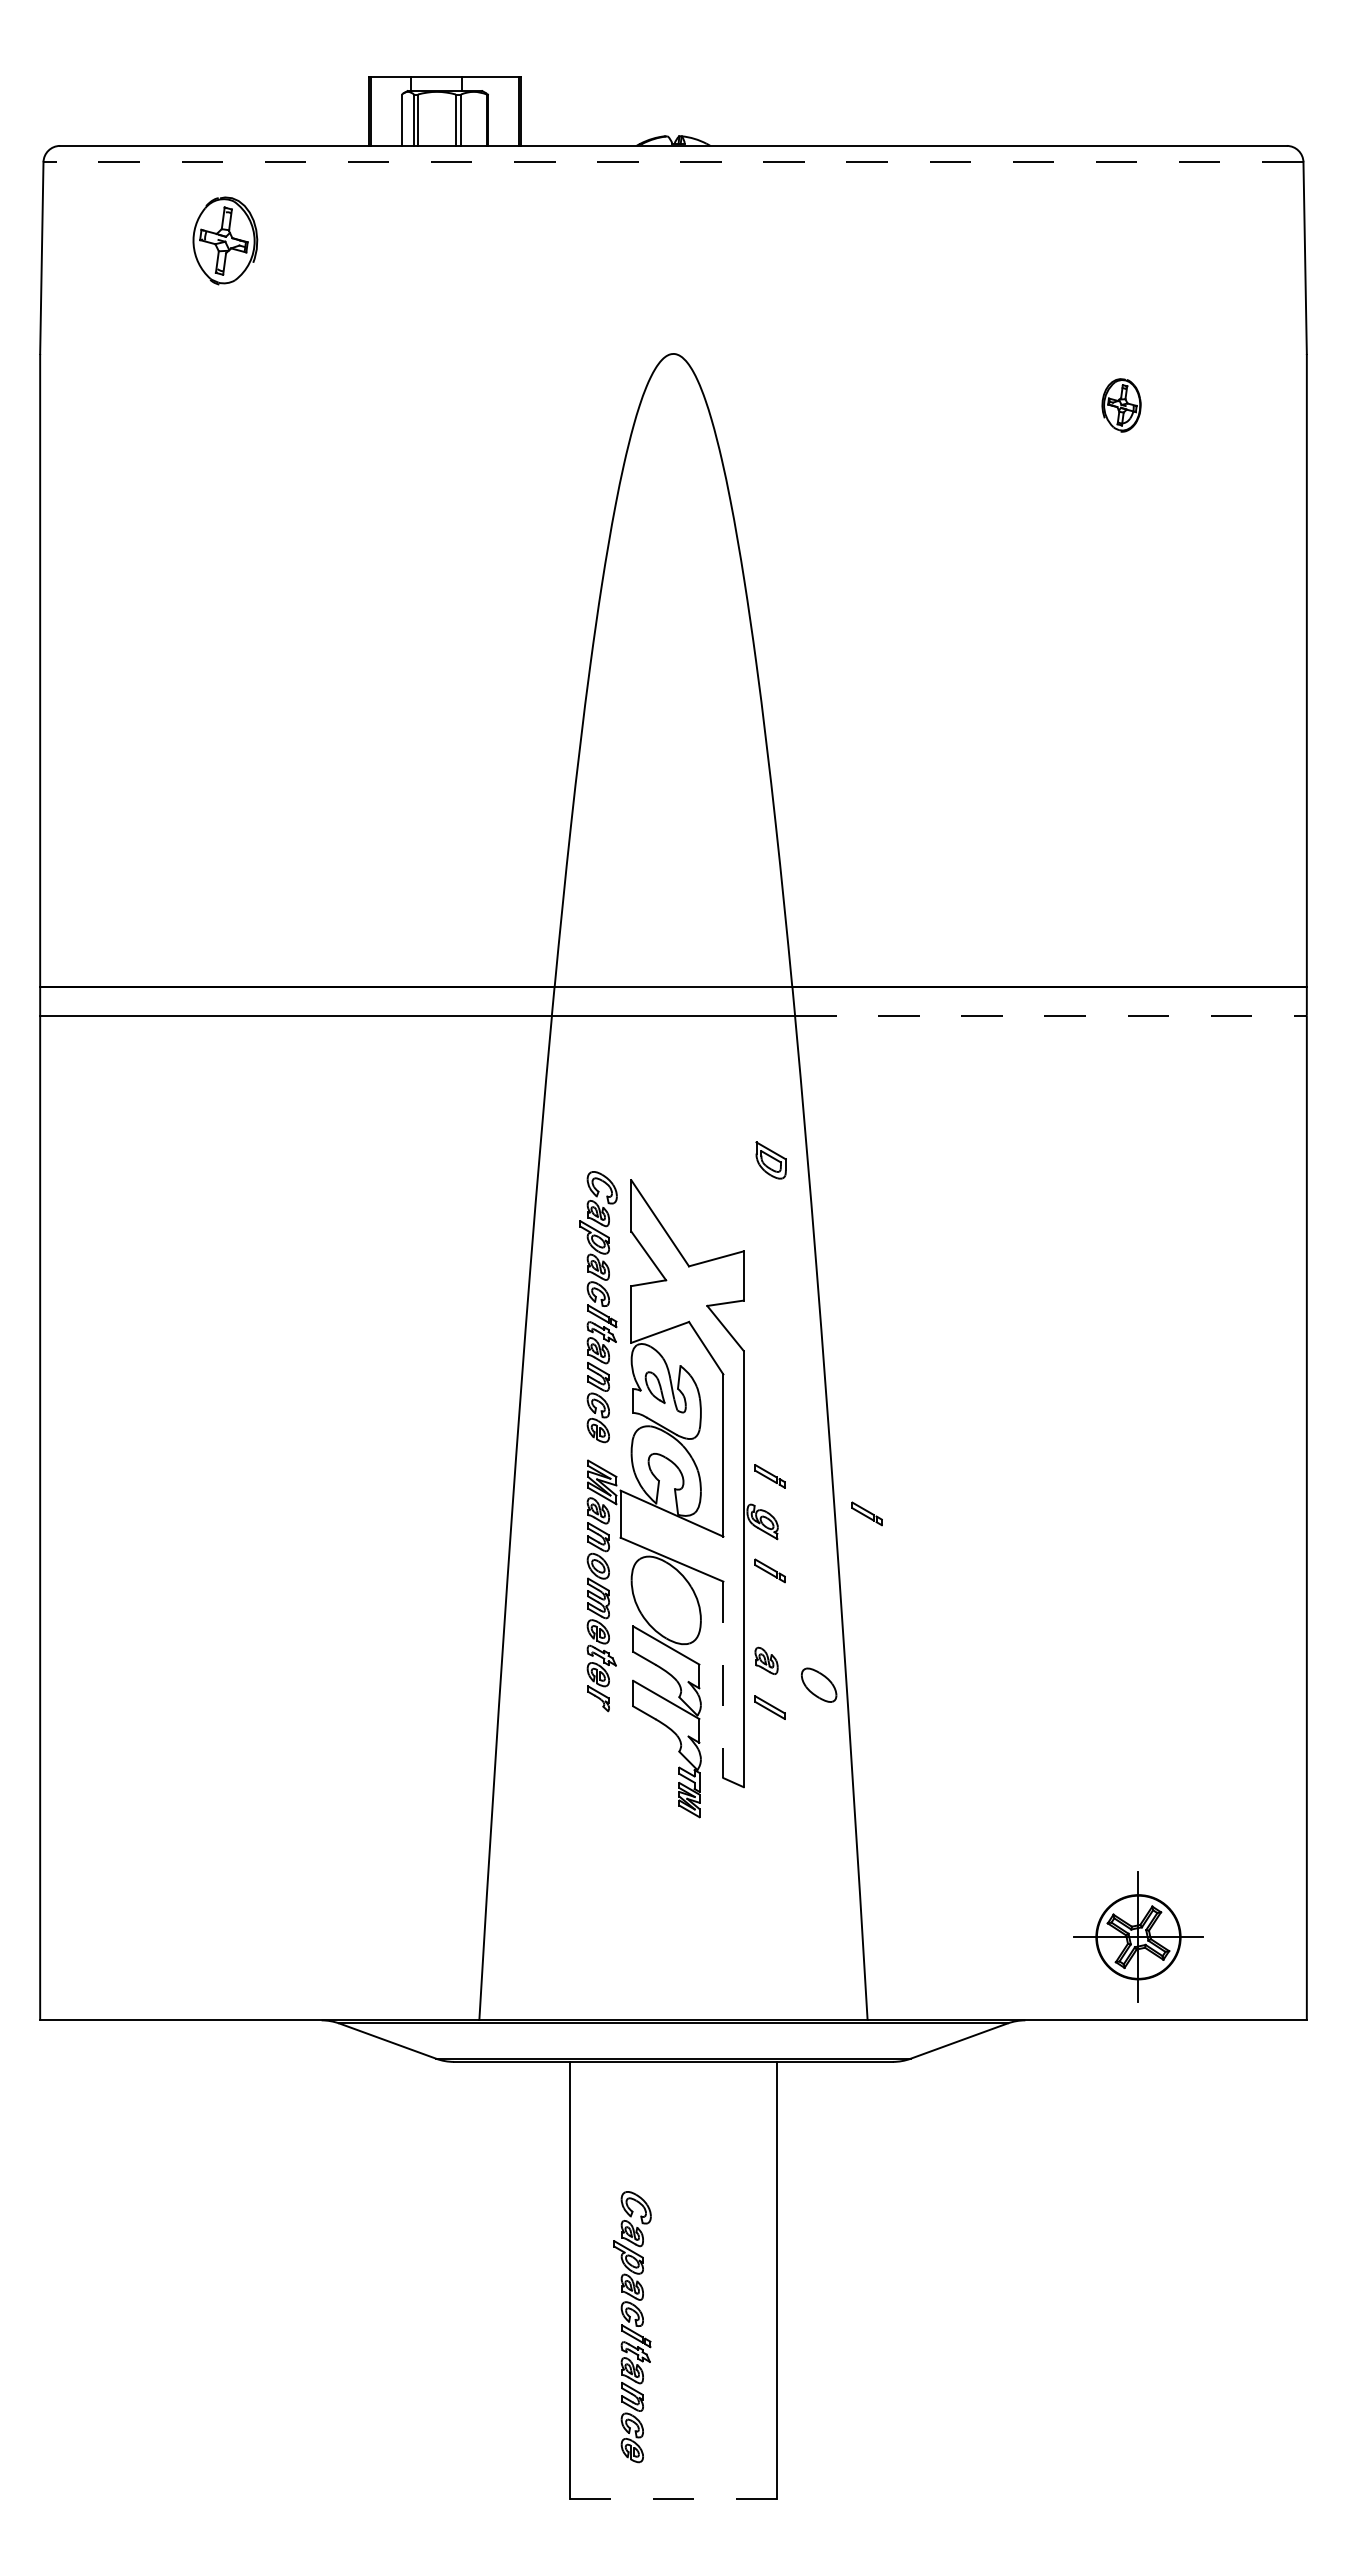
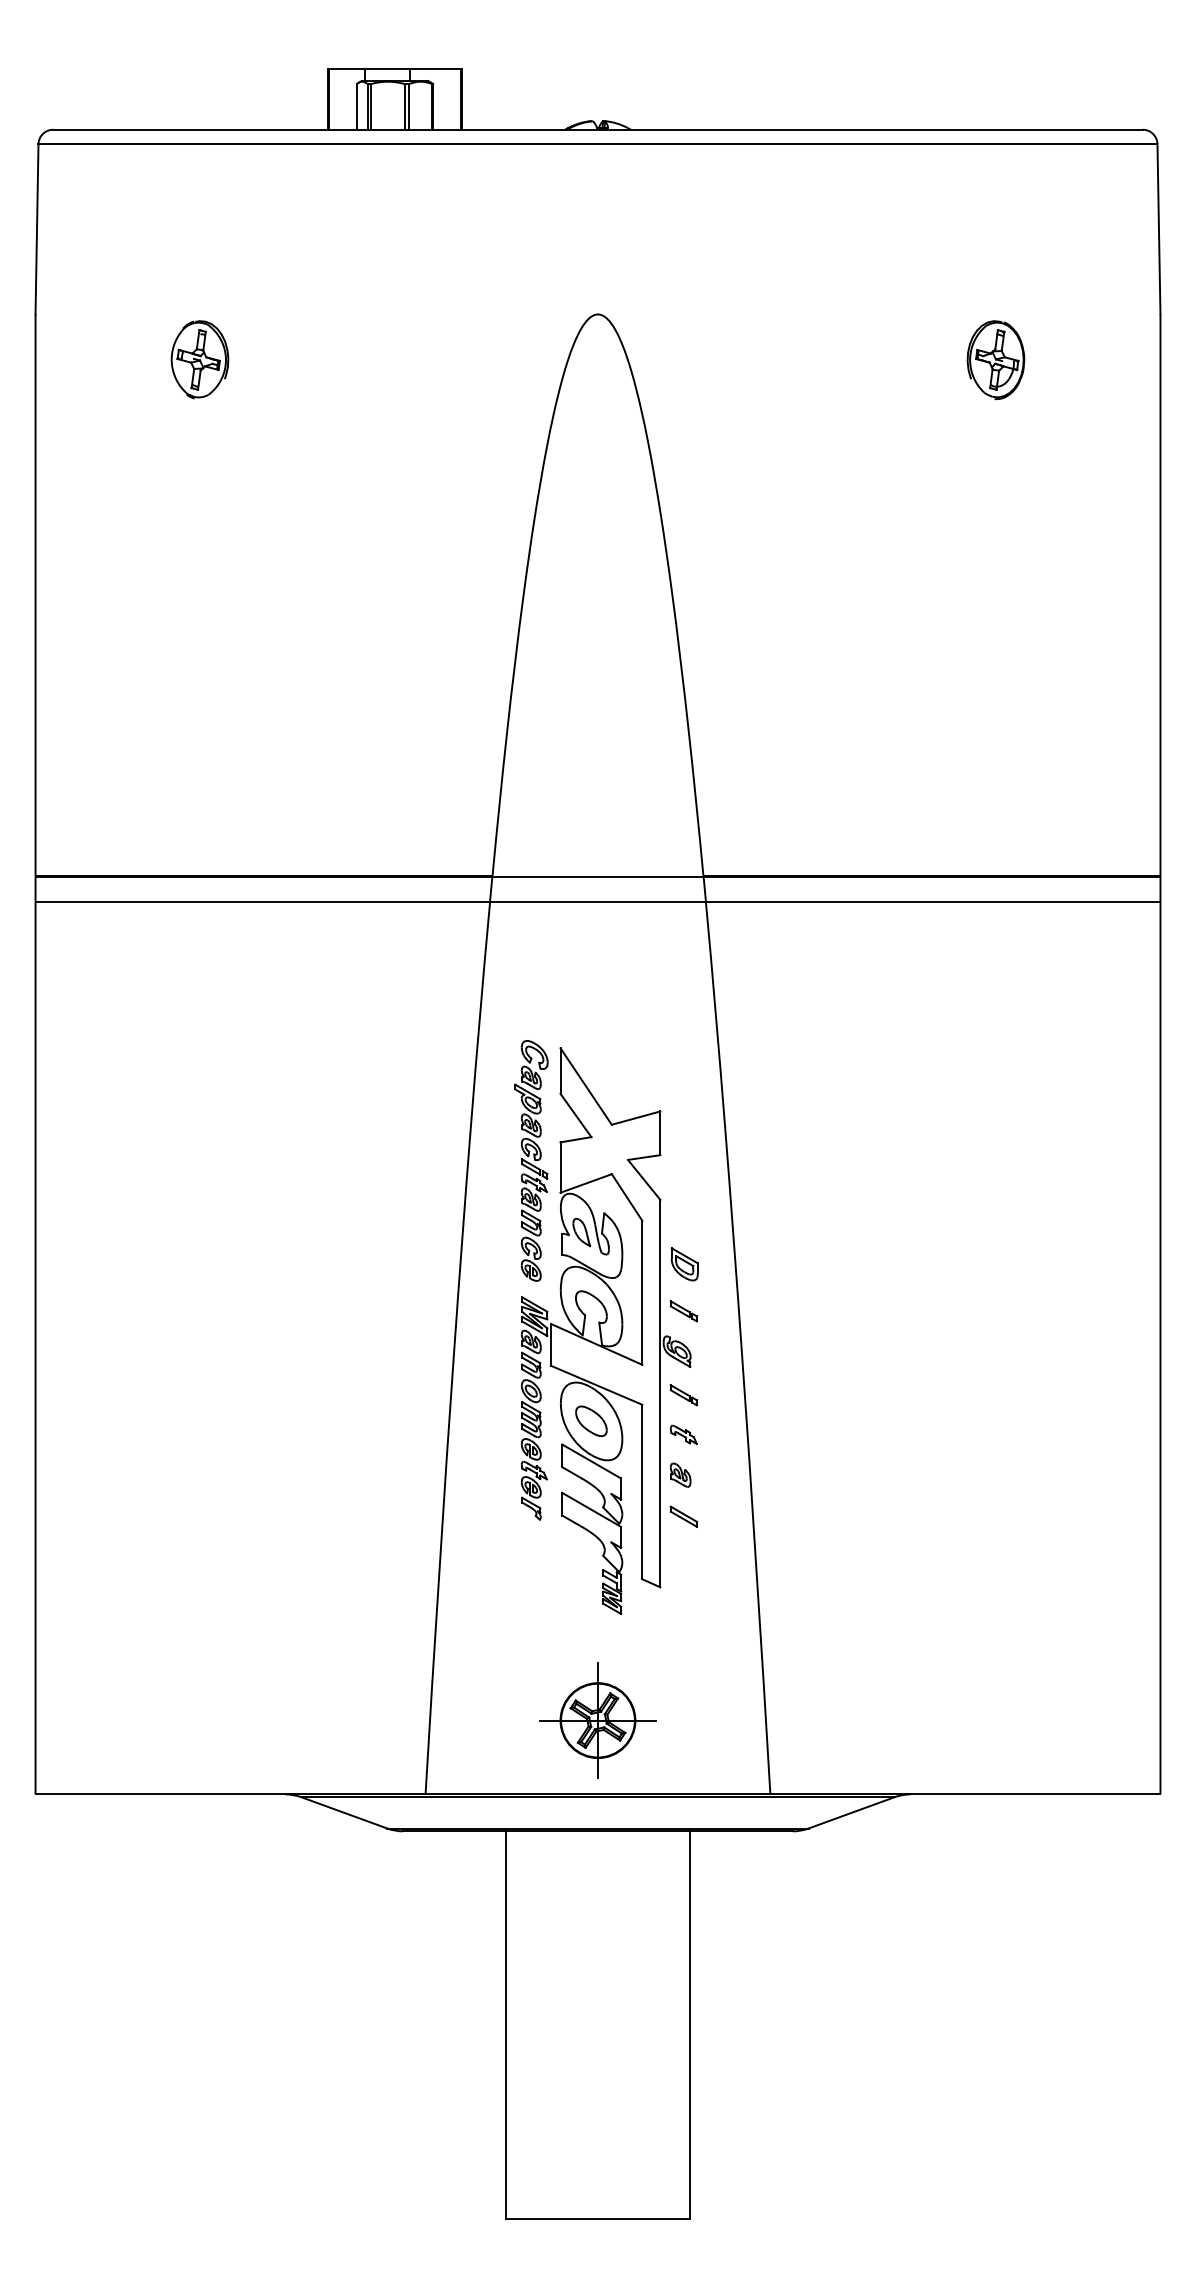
line: (673, 162) -> (598, 144), dashed -> solid
part: (225, 240) -> (200, 359), moved
part: (1121, 405) -> (995, 360), size x1.67
line: (1050, 1015) -> (932, 901), dashed -> solid
part: (770, 1160) -> (684, 1264), moved
part: (866, 1513) -> (769, 1344), removed
part: (769, 1615) -> (683, 1434), added
line: (723, 1680) -> (642, 1492), dashed -> solid
part: (819, 1684) -> (591, 1420), moved
part: (1138, 1936) -> (598, 1719), moved
part: (632, 2327) -> (561, 2067), removed
line: (673, 2498) -> (598, 2219), dashed -> solid

